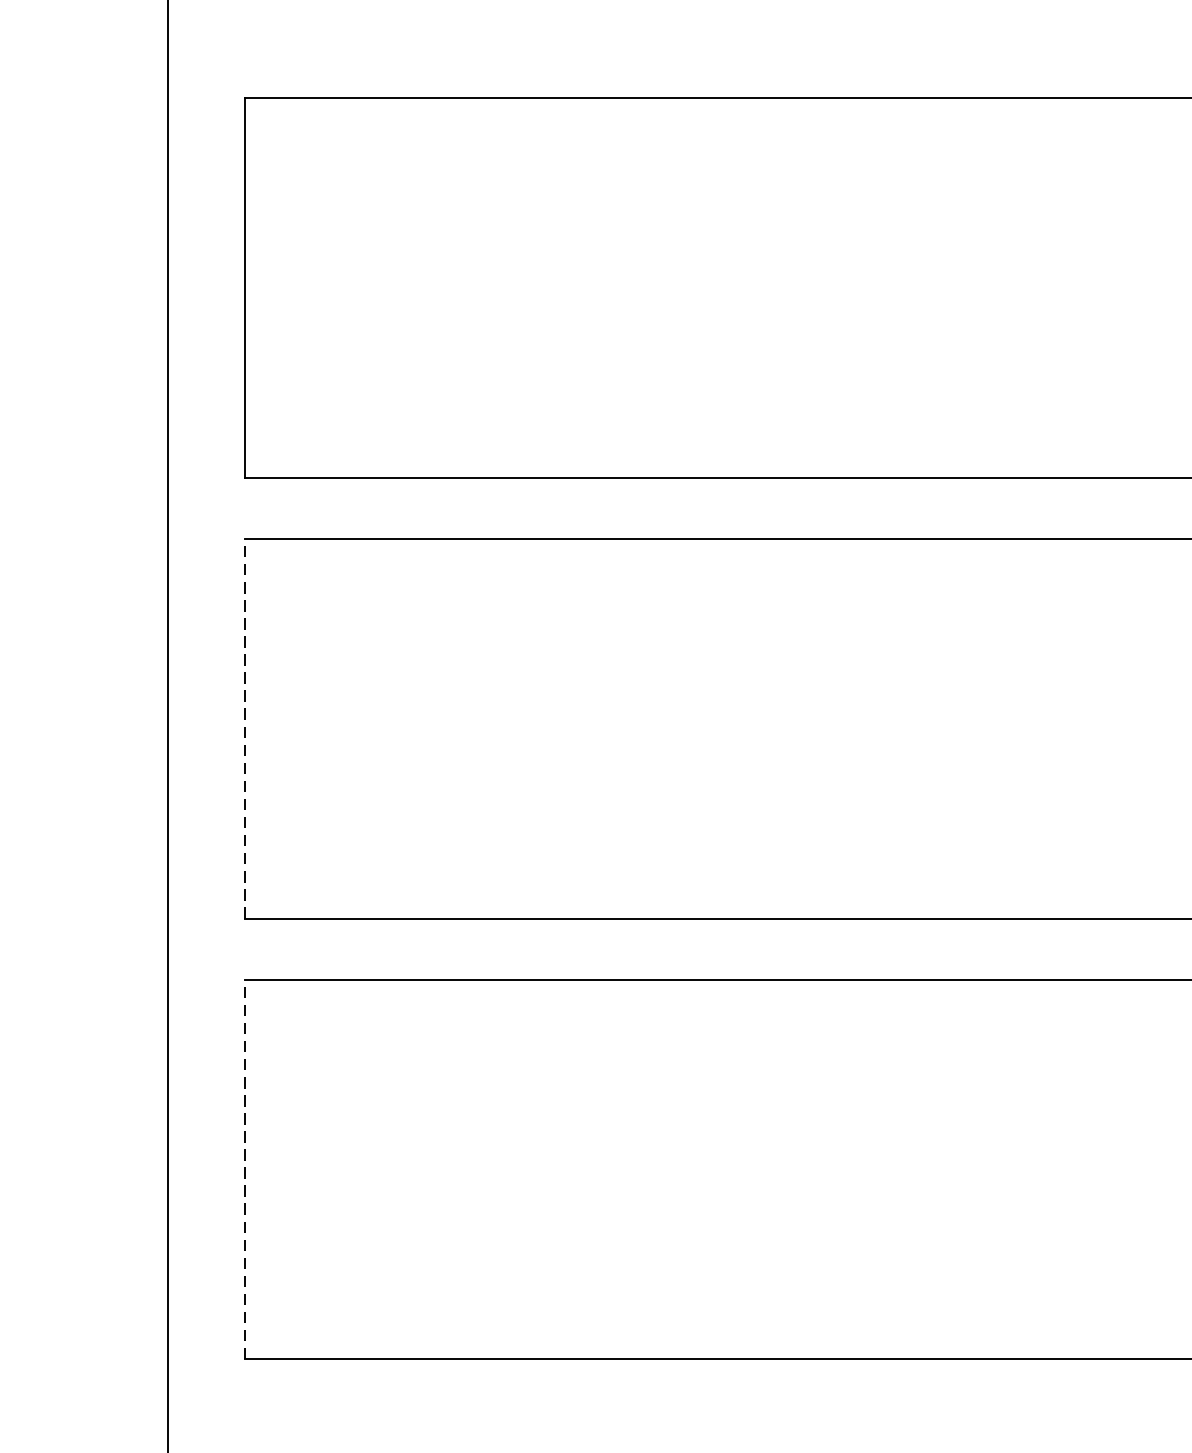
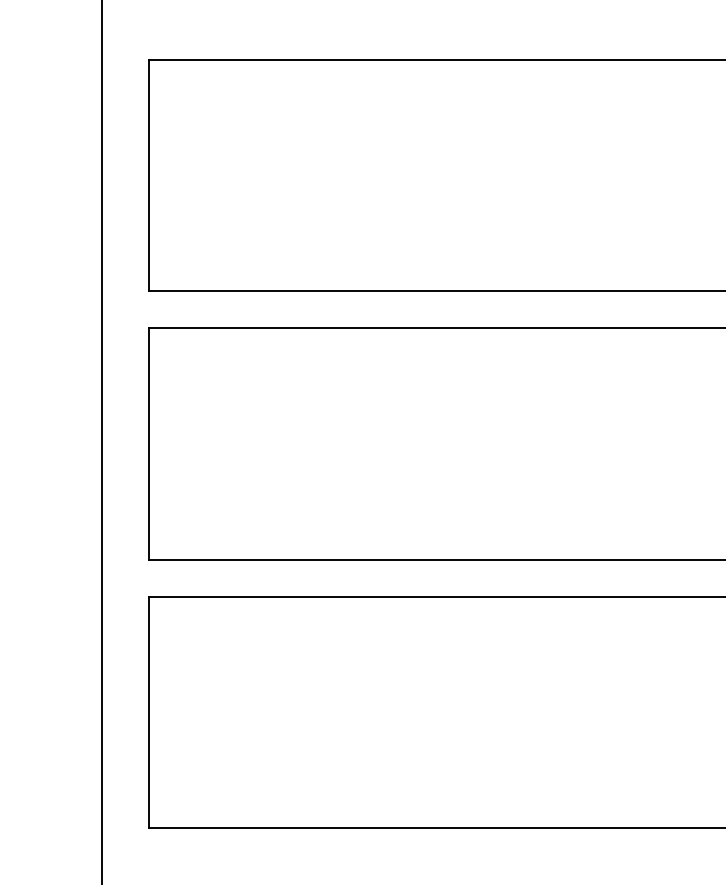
line: (245, 728) -> (149, 443), dashed -> solid
line: (245, 1169) -> (149, 712), dashed -> solid

